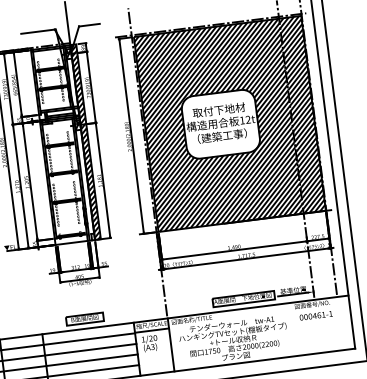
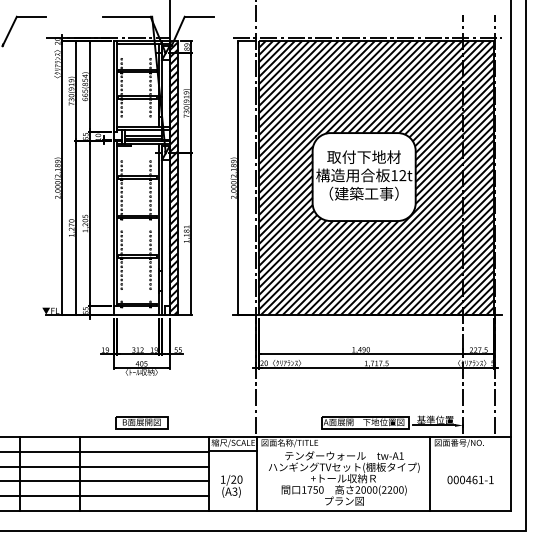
text: (316, 315) -> (470, 479), moved
line: (294, 328) -> (430, 473), added
text: (149, 343) -> (231, 486), moved

